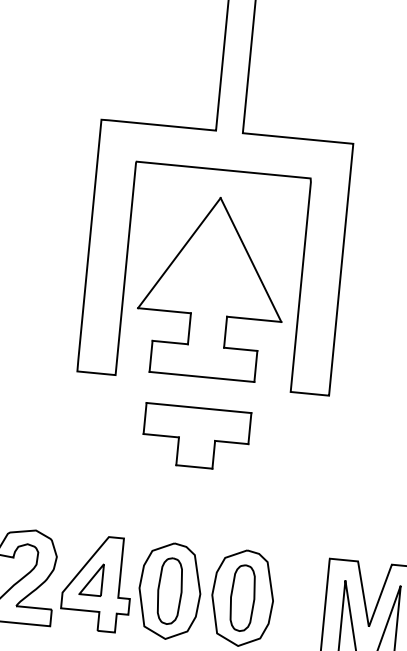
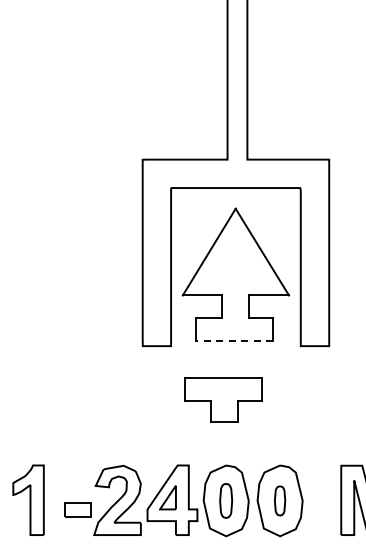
line: (201, 377) -> (234, 341), solid -> dashed
part: (196, 436) -> (223, 399), moved
part: (168, 590) -> (225, 500), size x0.7
part: (241, 597) -> (279, 500), size x0.6

